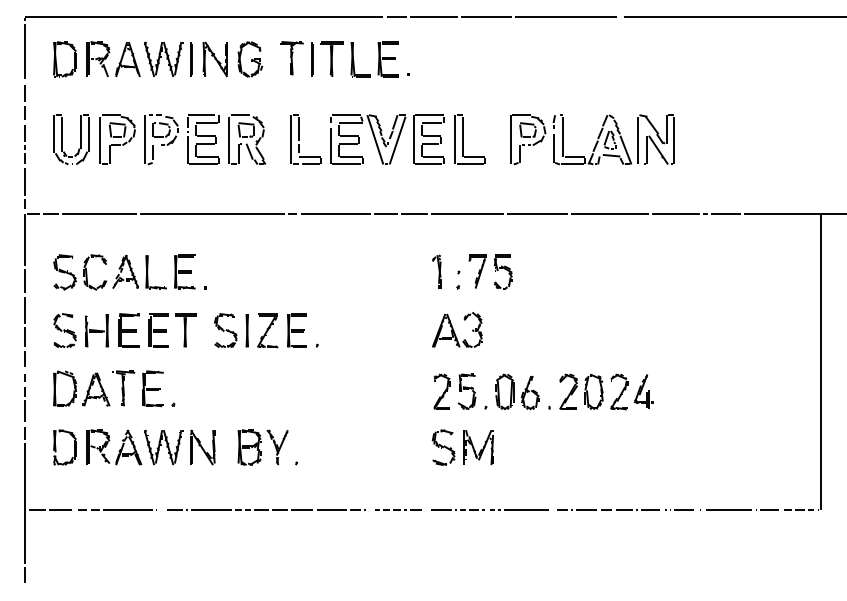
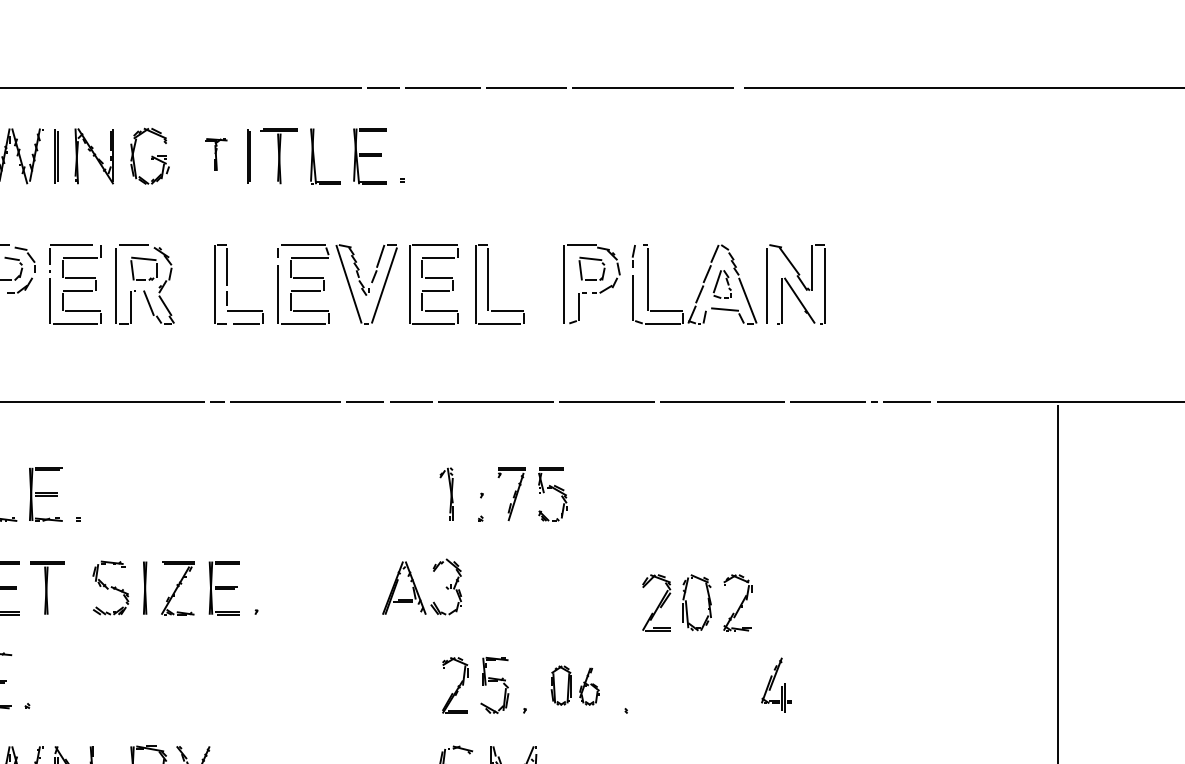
part: (291, 58) -> (215, 154), size x0.6
part: (457, 329) -> (422, 586), moved
part: (517, 391) -> (575, 684), size x0.7
part: (593, 391) -> (696, 602), moved

